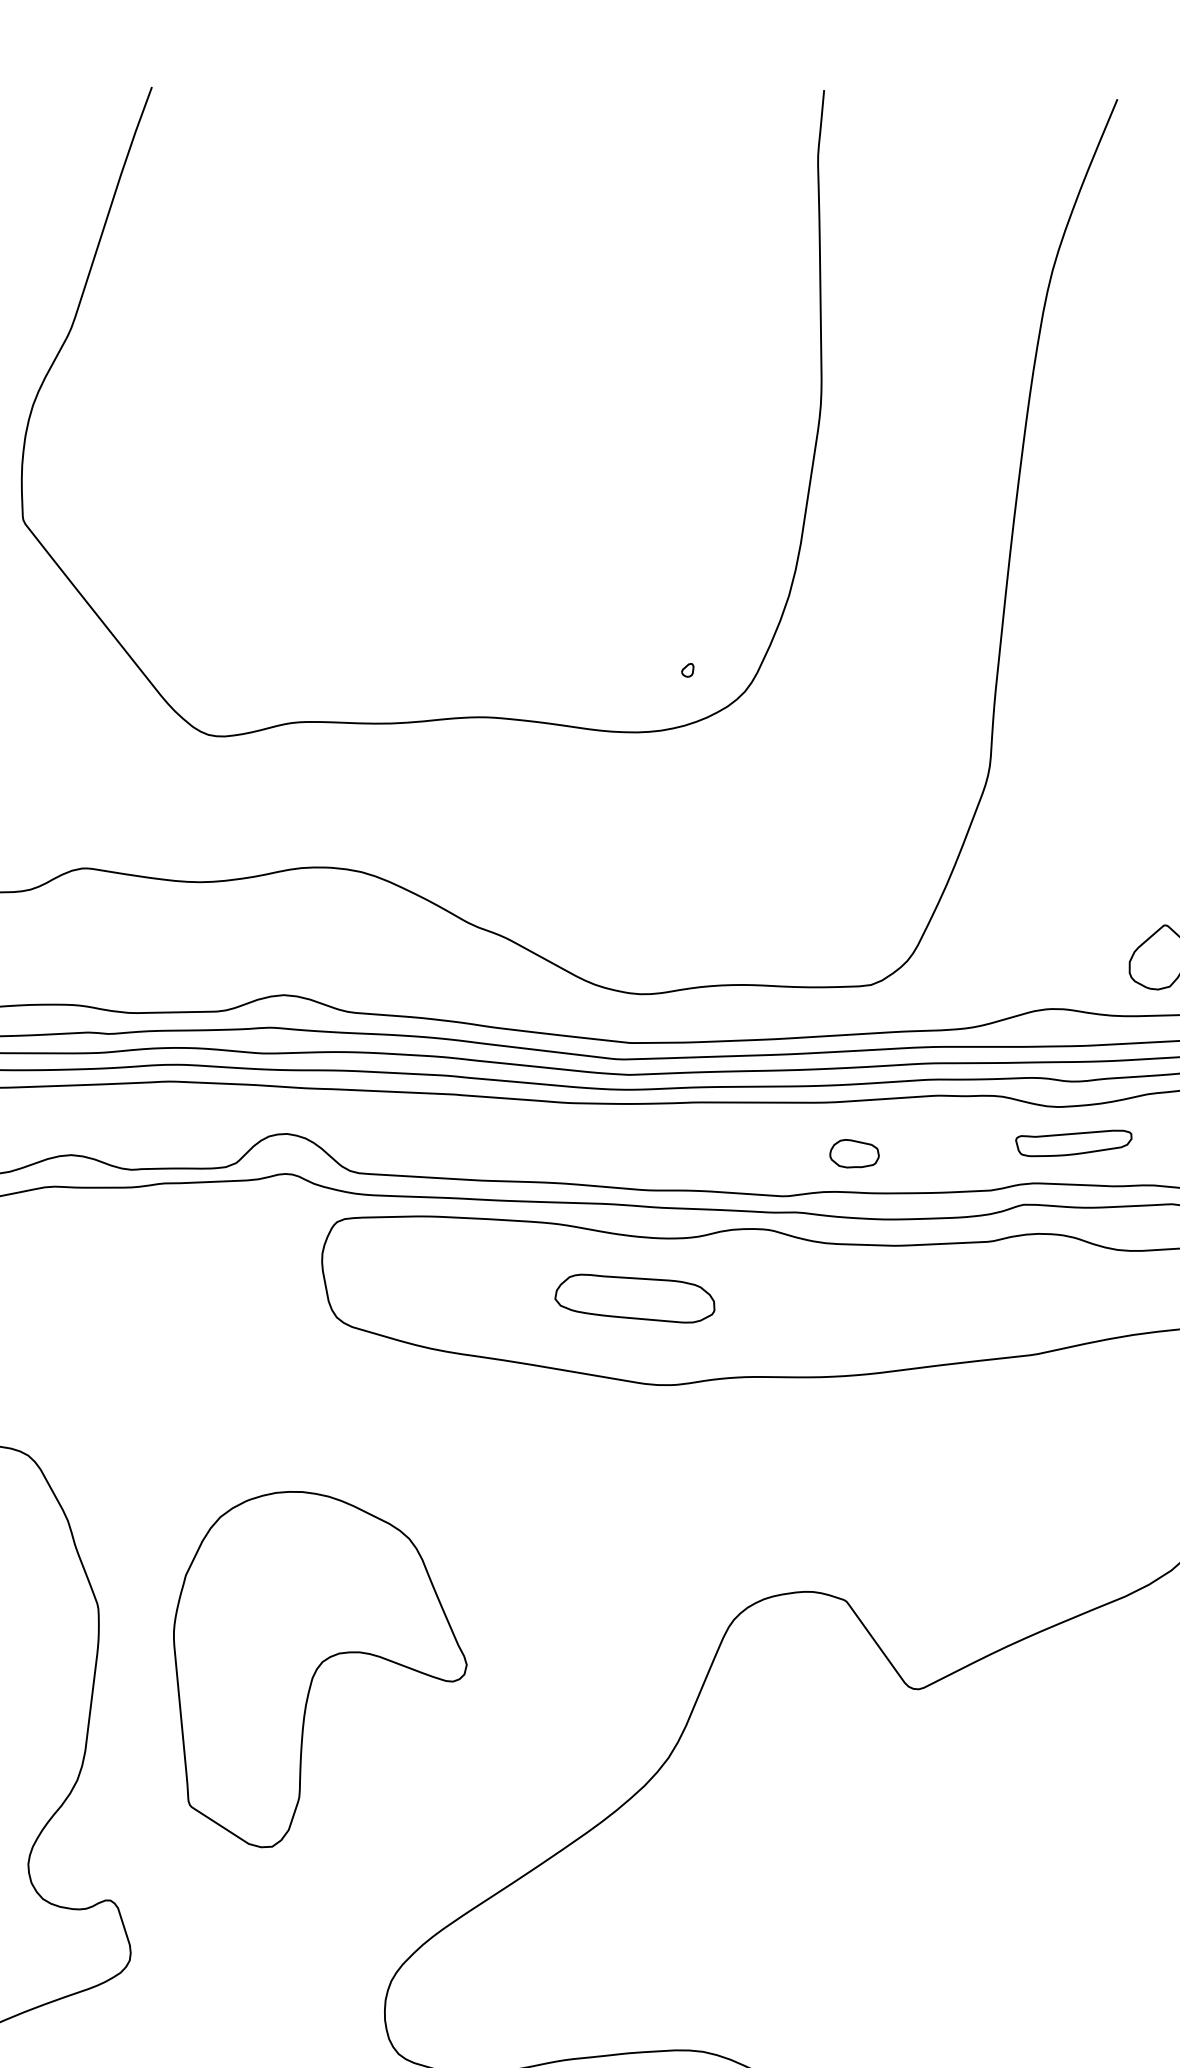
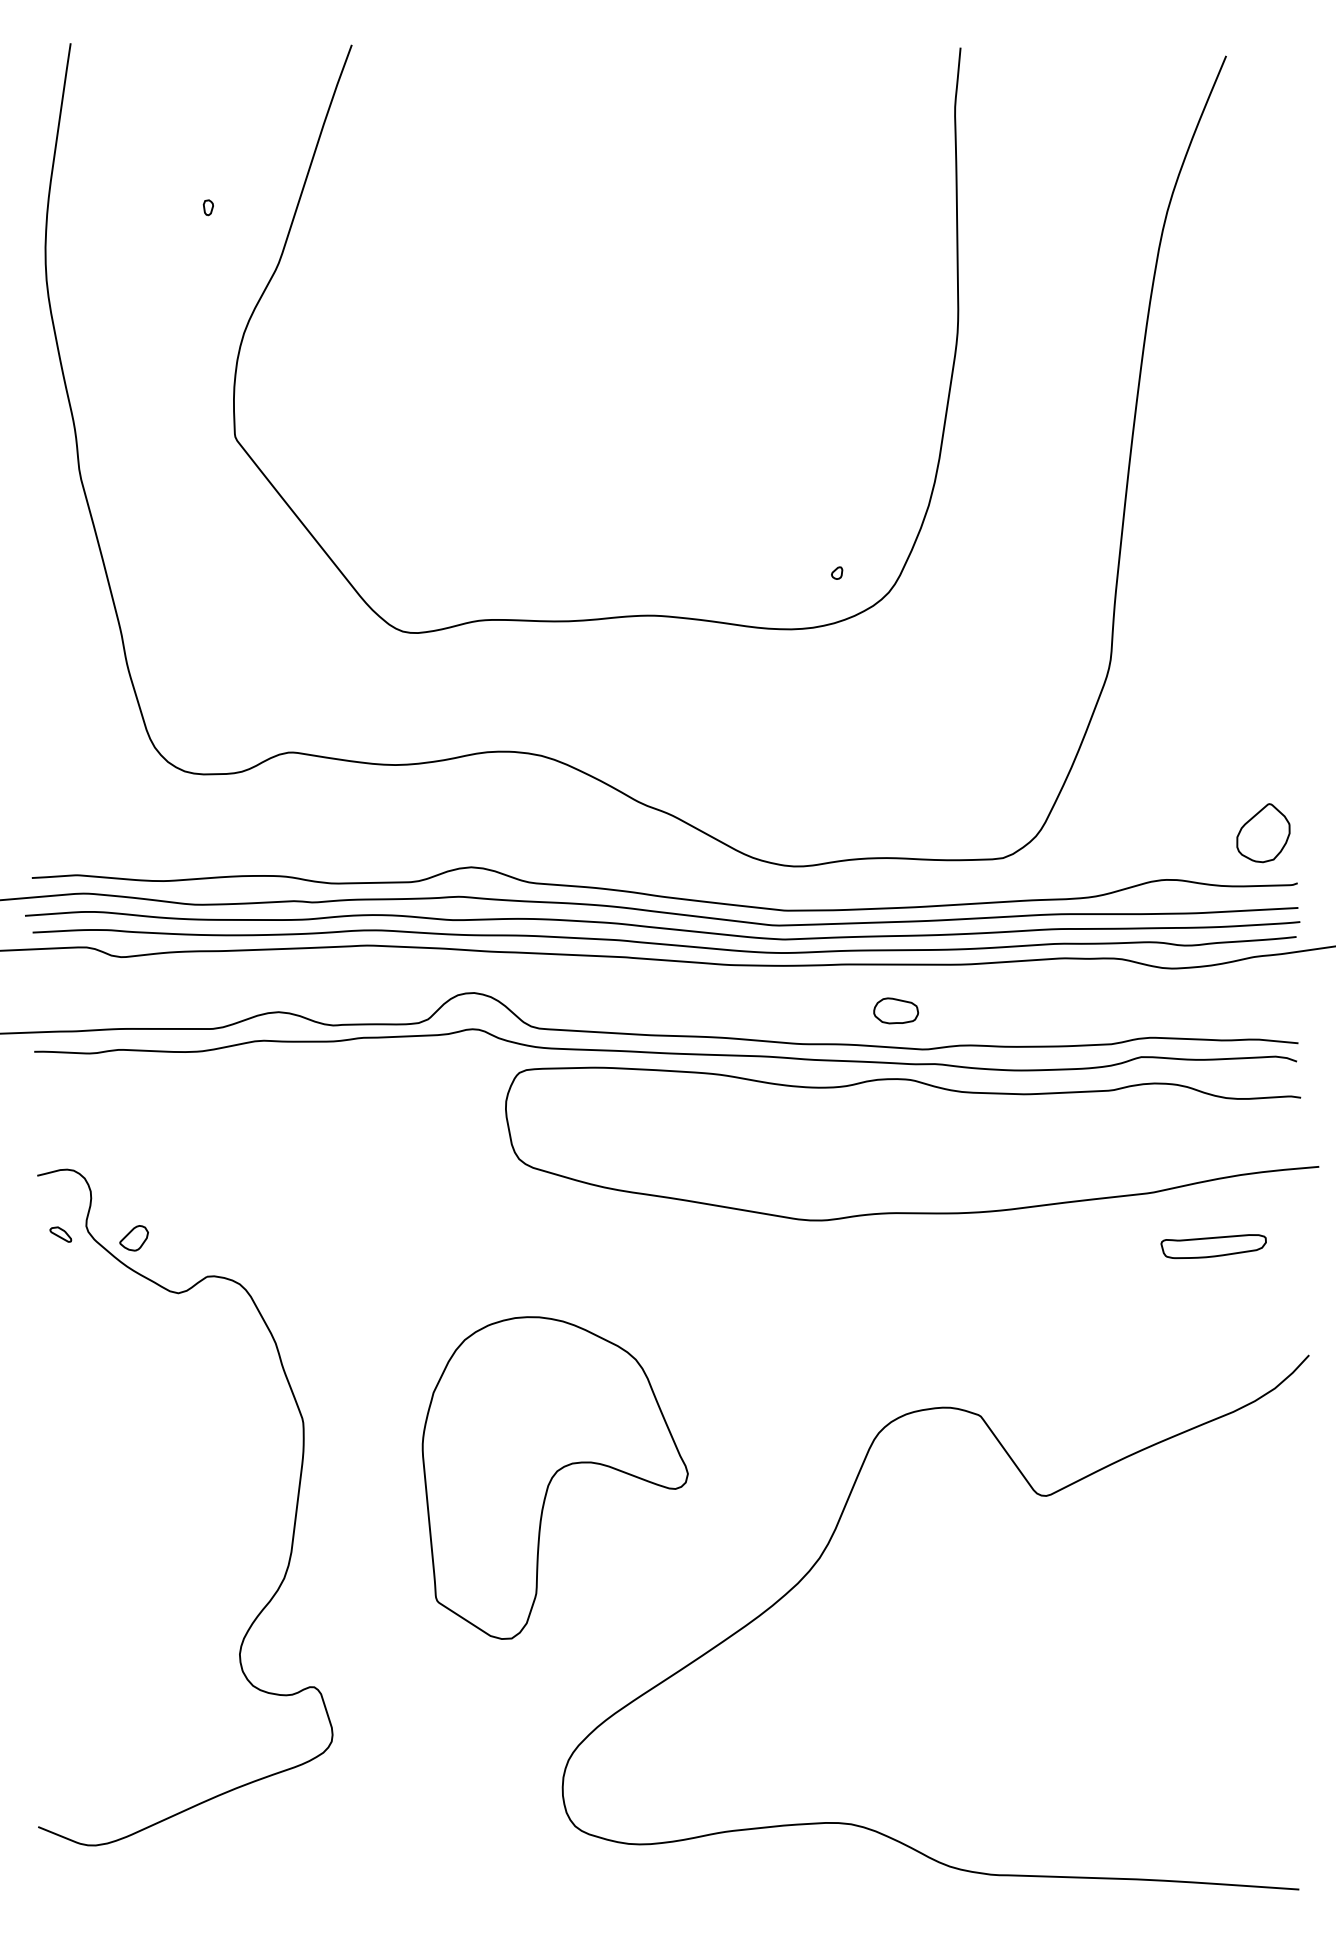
part: (1073, 1143) -> (1213, 1246), moved
part: (854, 1153) -> (896, 1010), moved
part: (635, 1297) -> (789, 1141), removed
part: (319, 1668) -> (554, 1477), moved

